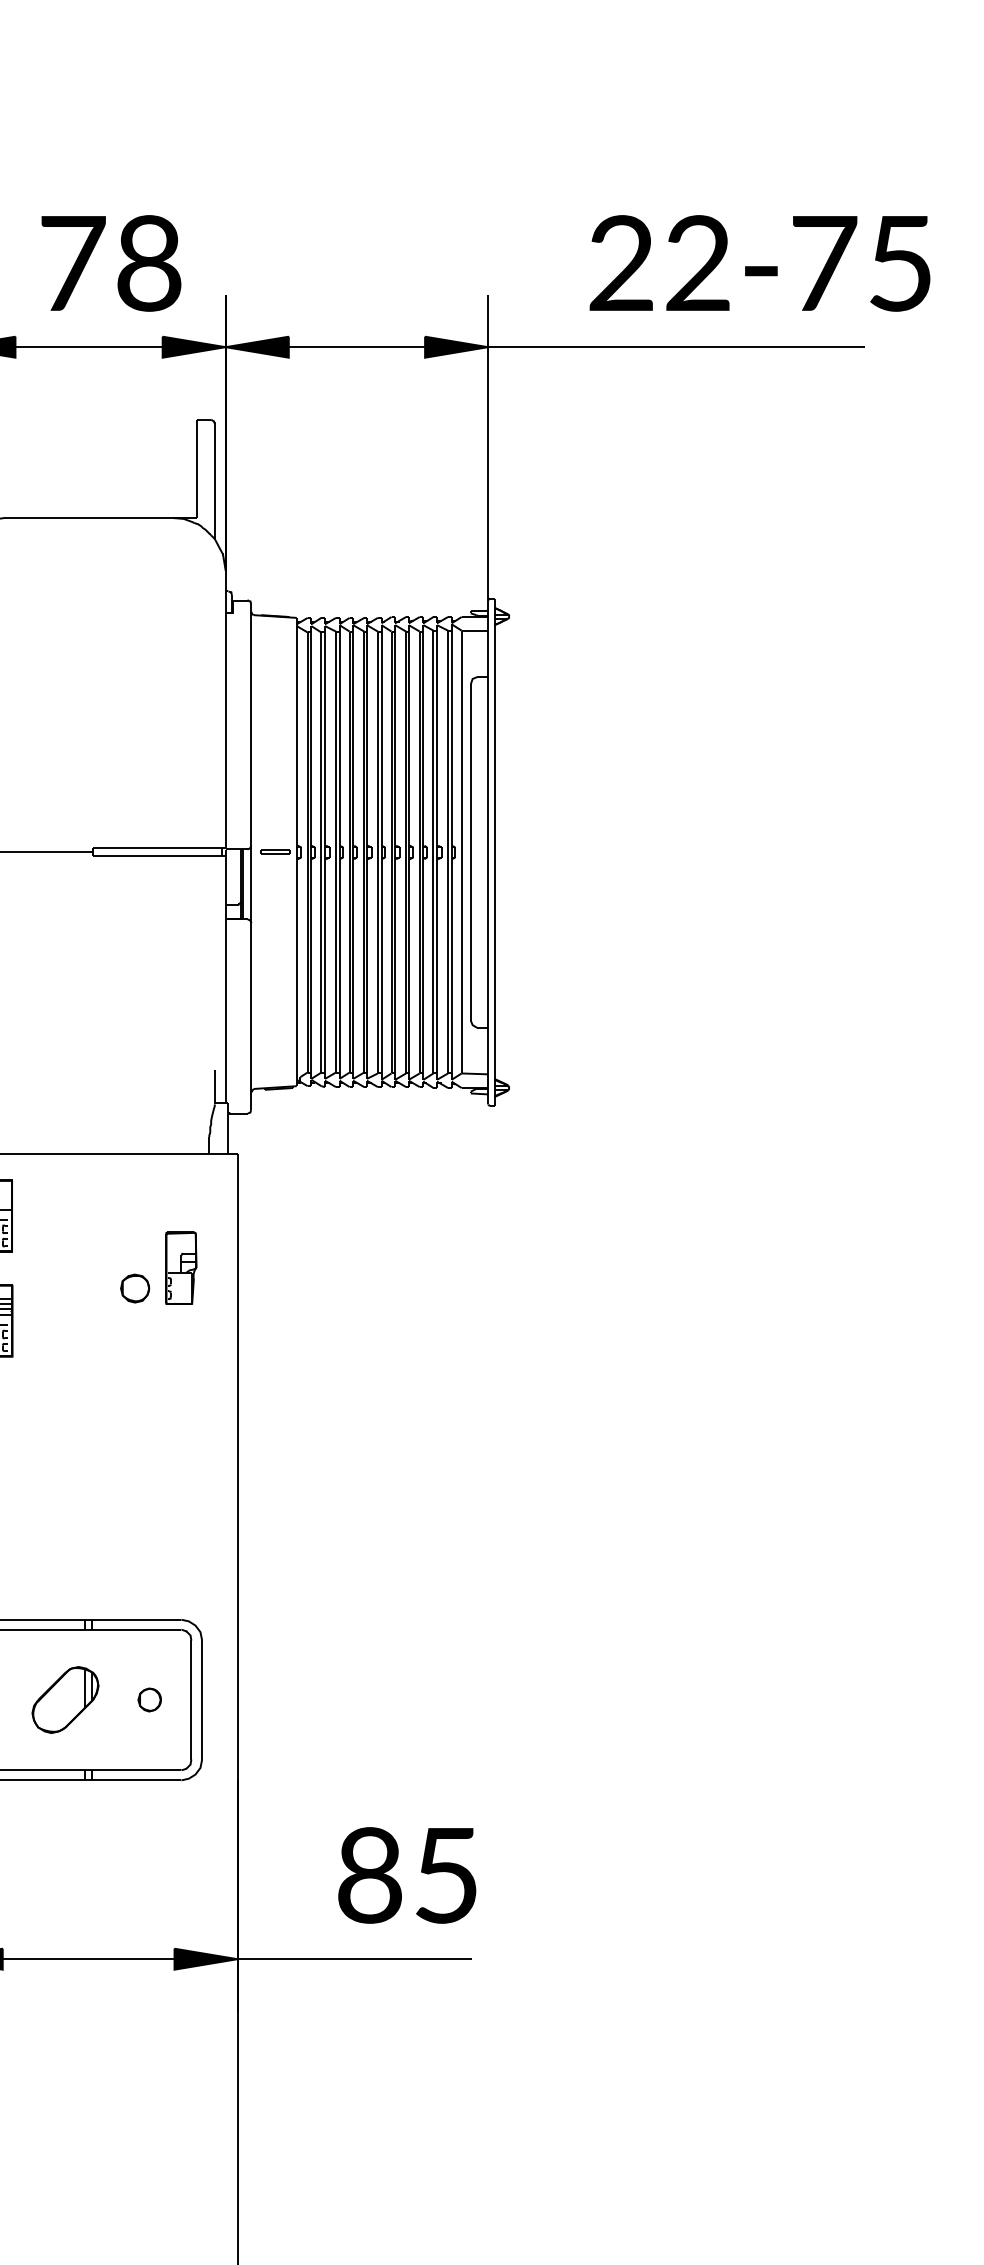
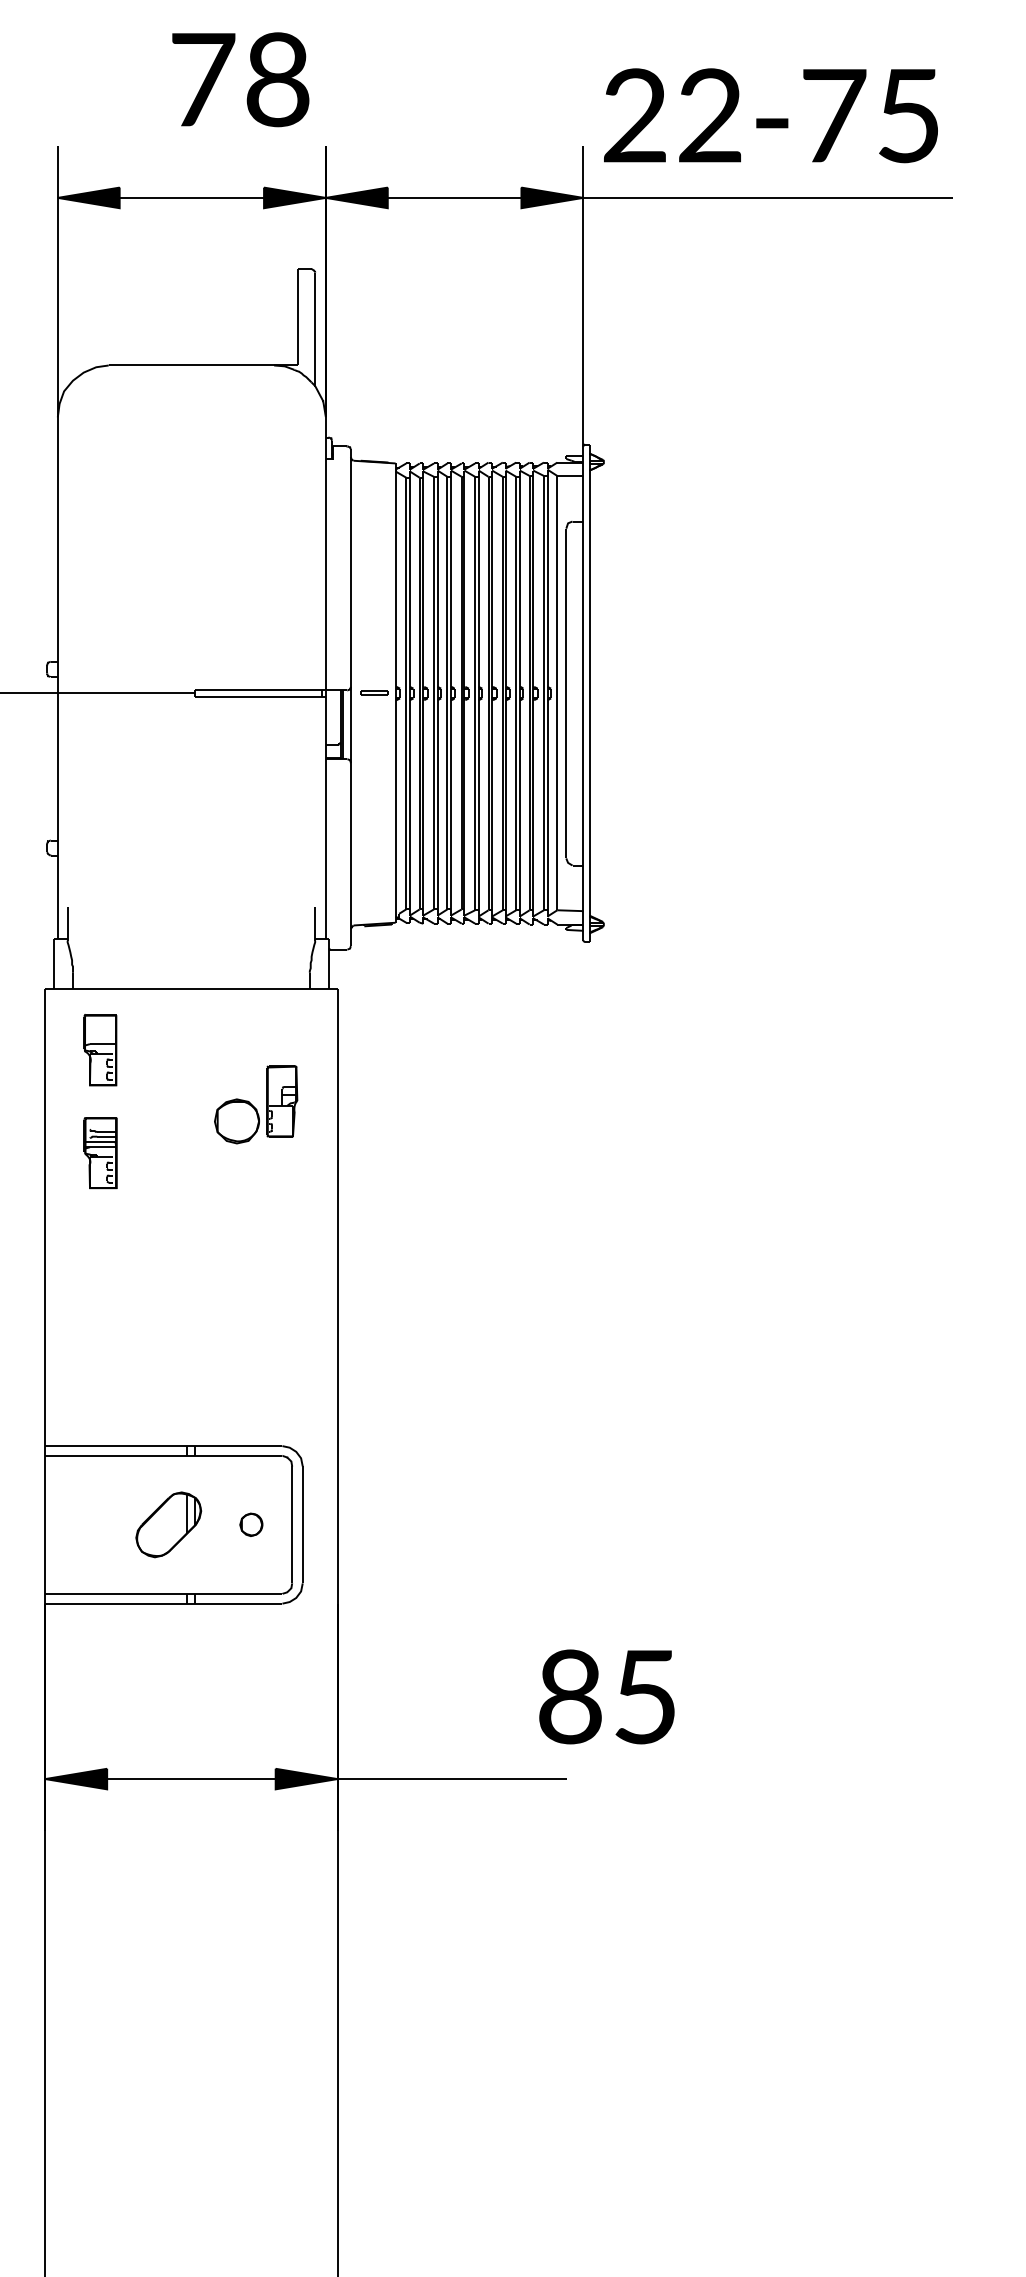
text: (111, 263) -> (240, 79), moved
text: (759, 263) -> (770, 115), moved
part: (134, 1287) -> (236, 1120), size x1.6
text: (406, 1875) -> (606, 1696), moved

